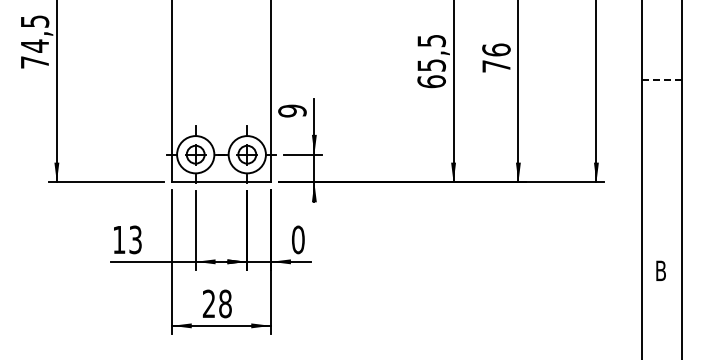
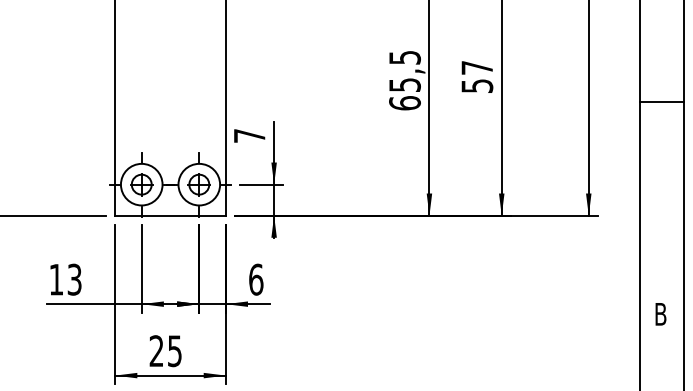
text: (496, 57) -> (477, 76), 76 -> 57
line: (662, 80) -> (662, 101), dashed -> solid
text: (292, 110) -> (249, 135), 9 -> 7
text: (298, 239) -> (256, 279), 0 -> 6
text: (225, 303) -> (174, 350), 28 -> 25

